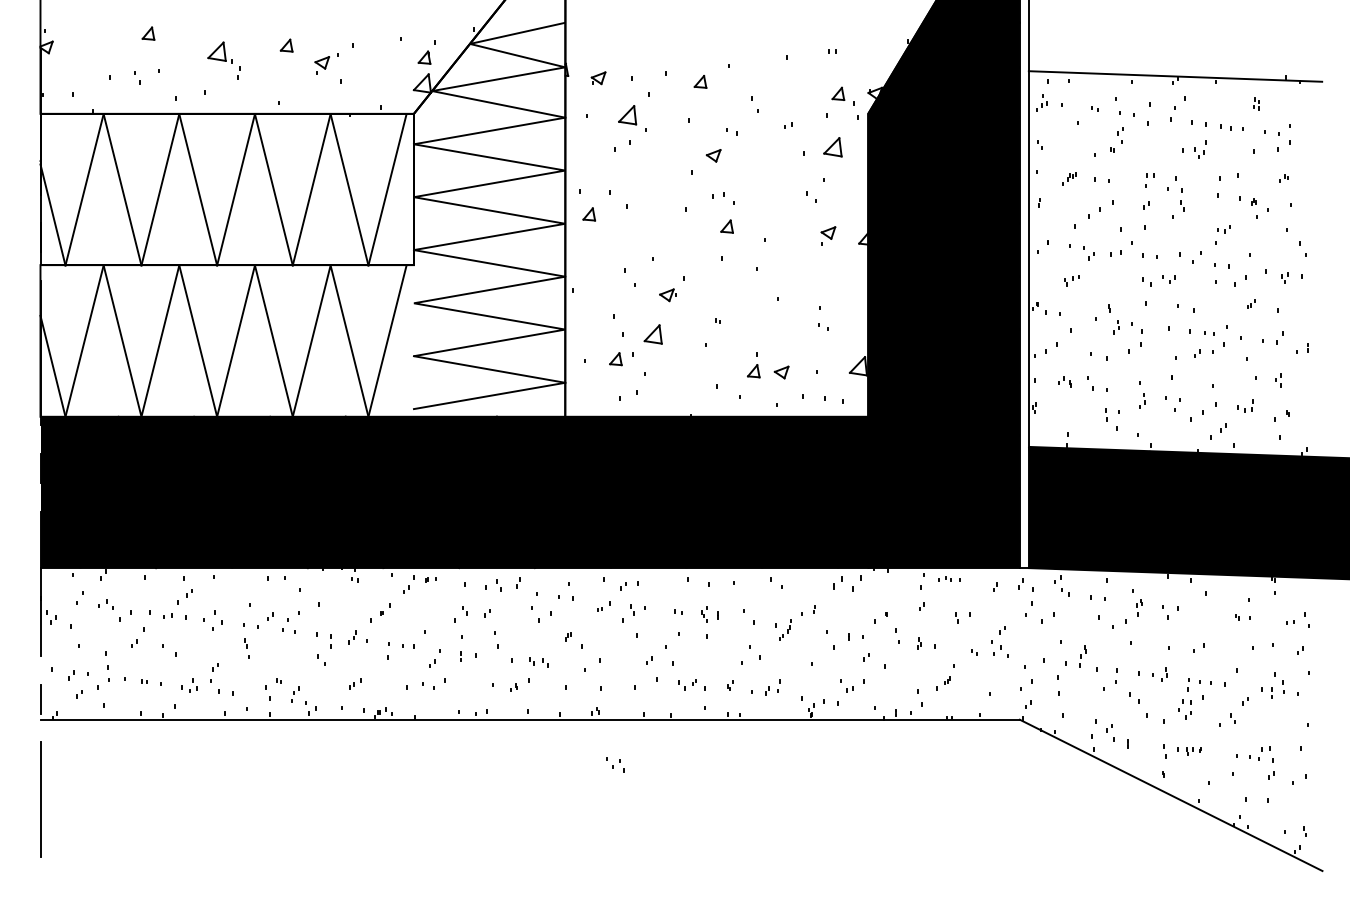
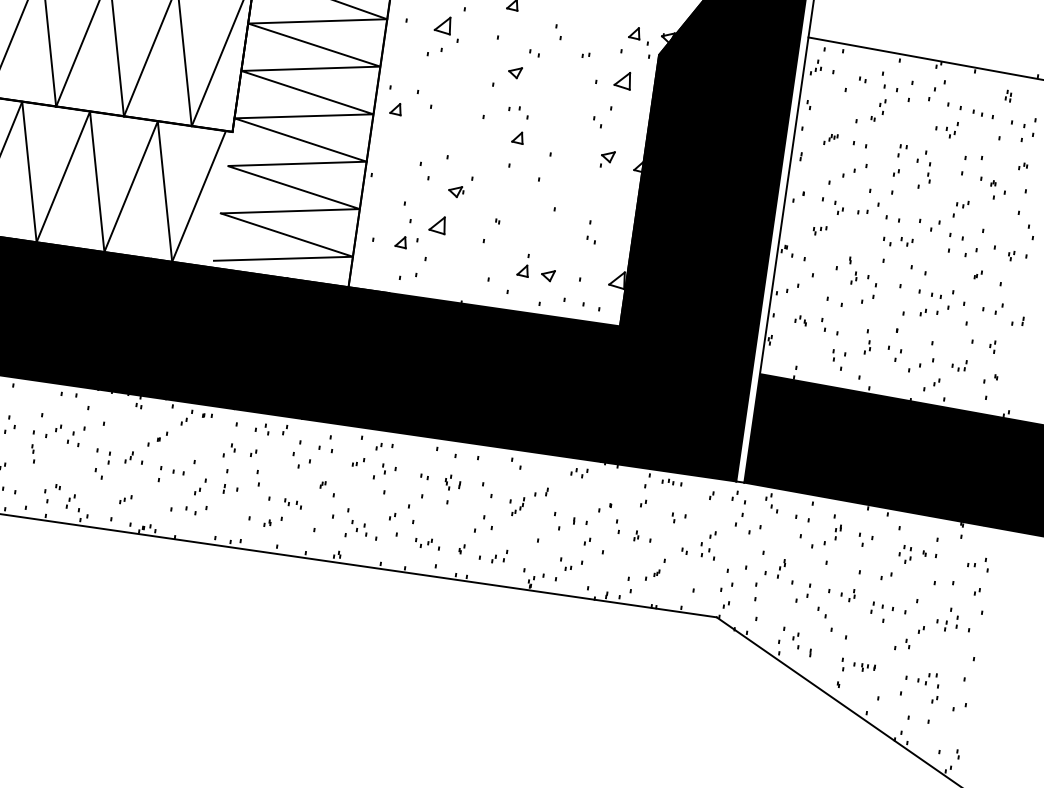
part: (846, 583) -> (578, 472), size x0.62
part: (1184, 709) -> (904, 554), moved
part: (615, 764) -> (359, 528), moved

